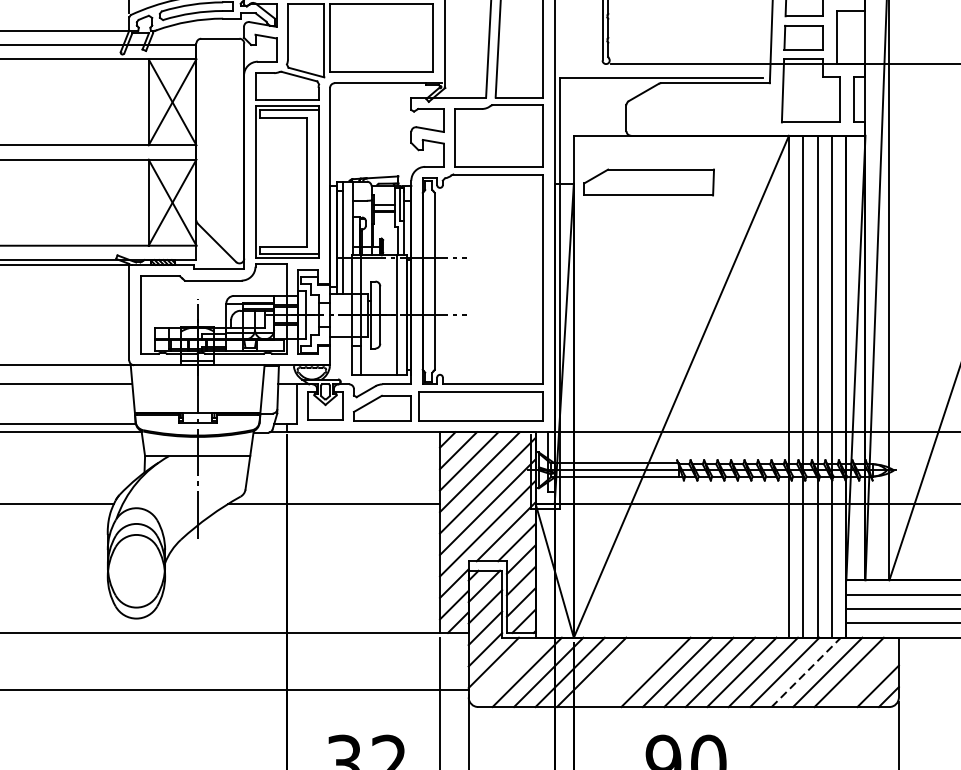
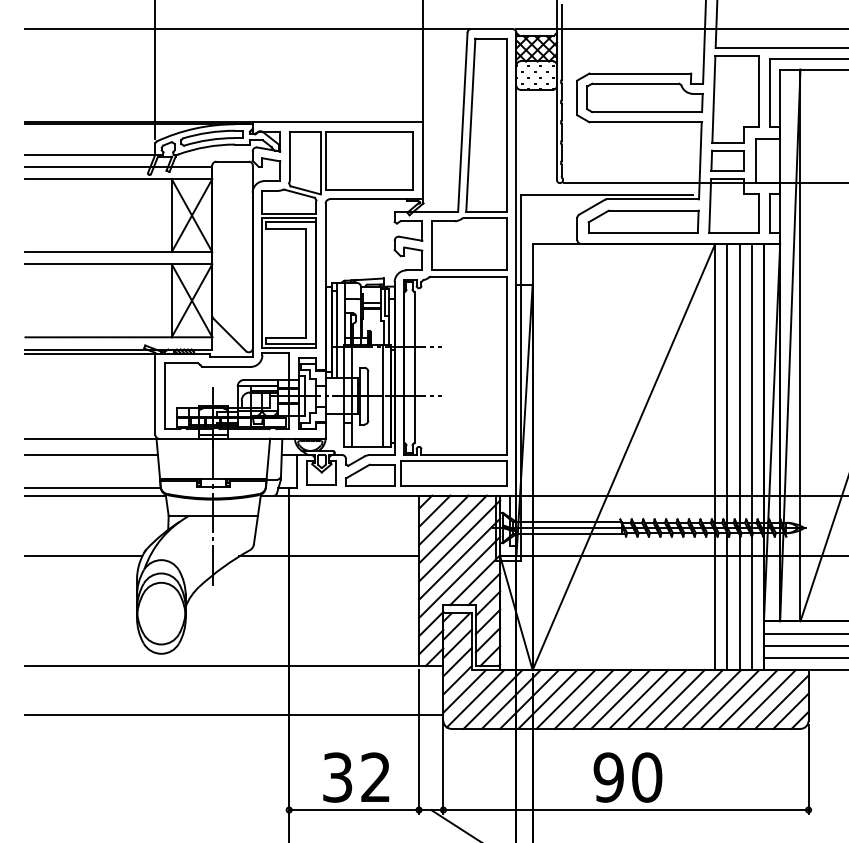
part: (649, 182) -> (643, 221), moved
line: (506, 671) -> (475, 698), added
line: (612, 672) -> (565, 699), added
line: (633, 672) -> (583, 699), added
line: (805, 672) -> (729, 699), dashed -> solid
line: (867, 674) -> (781, 701), added

